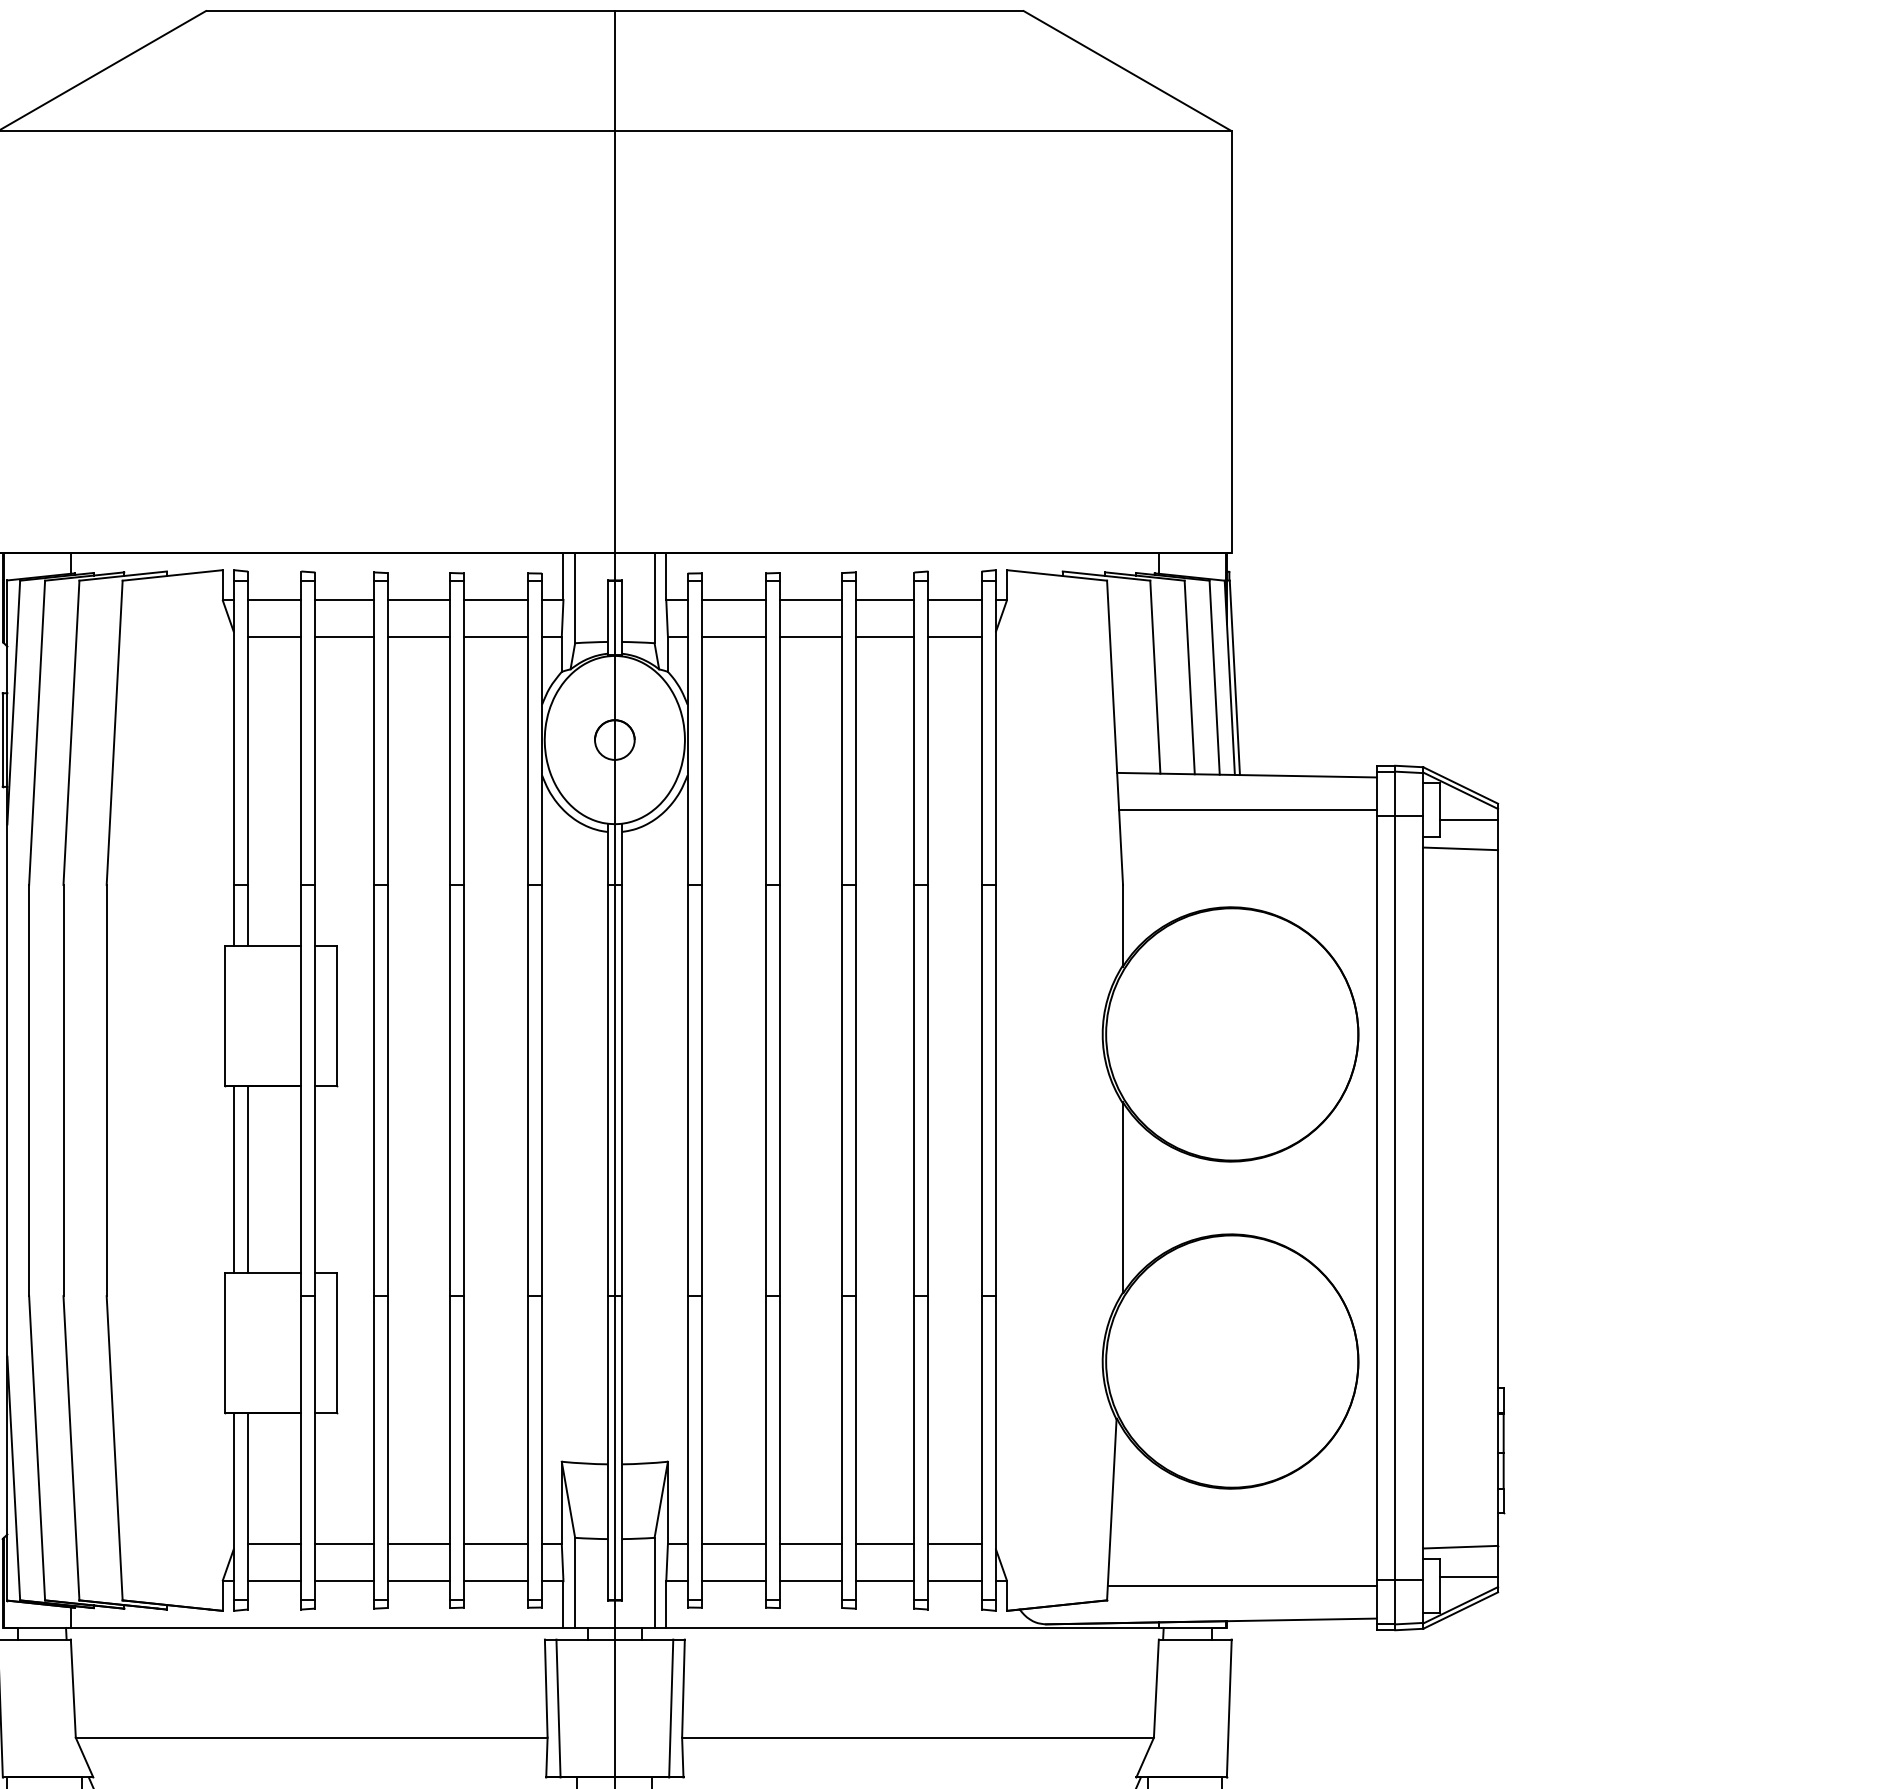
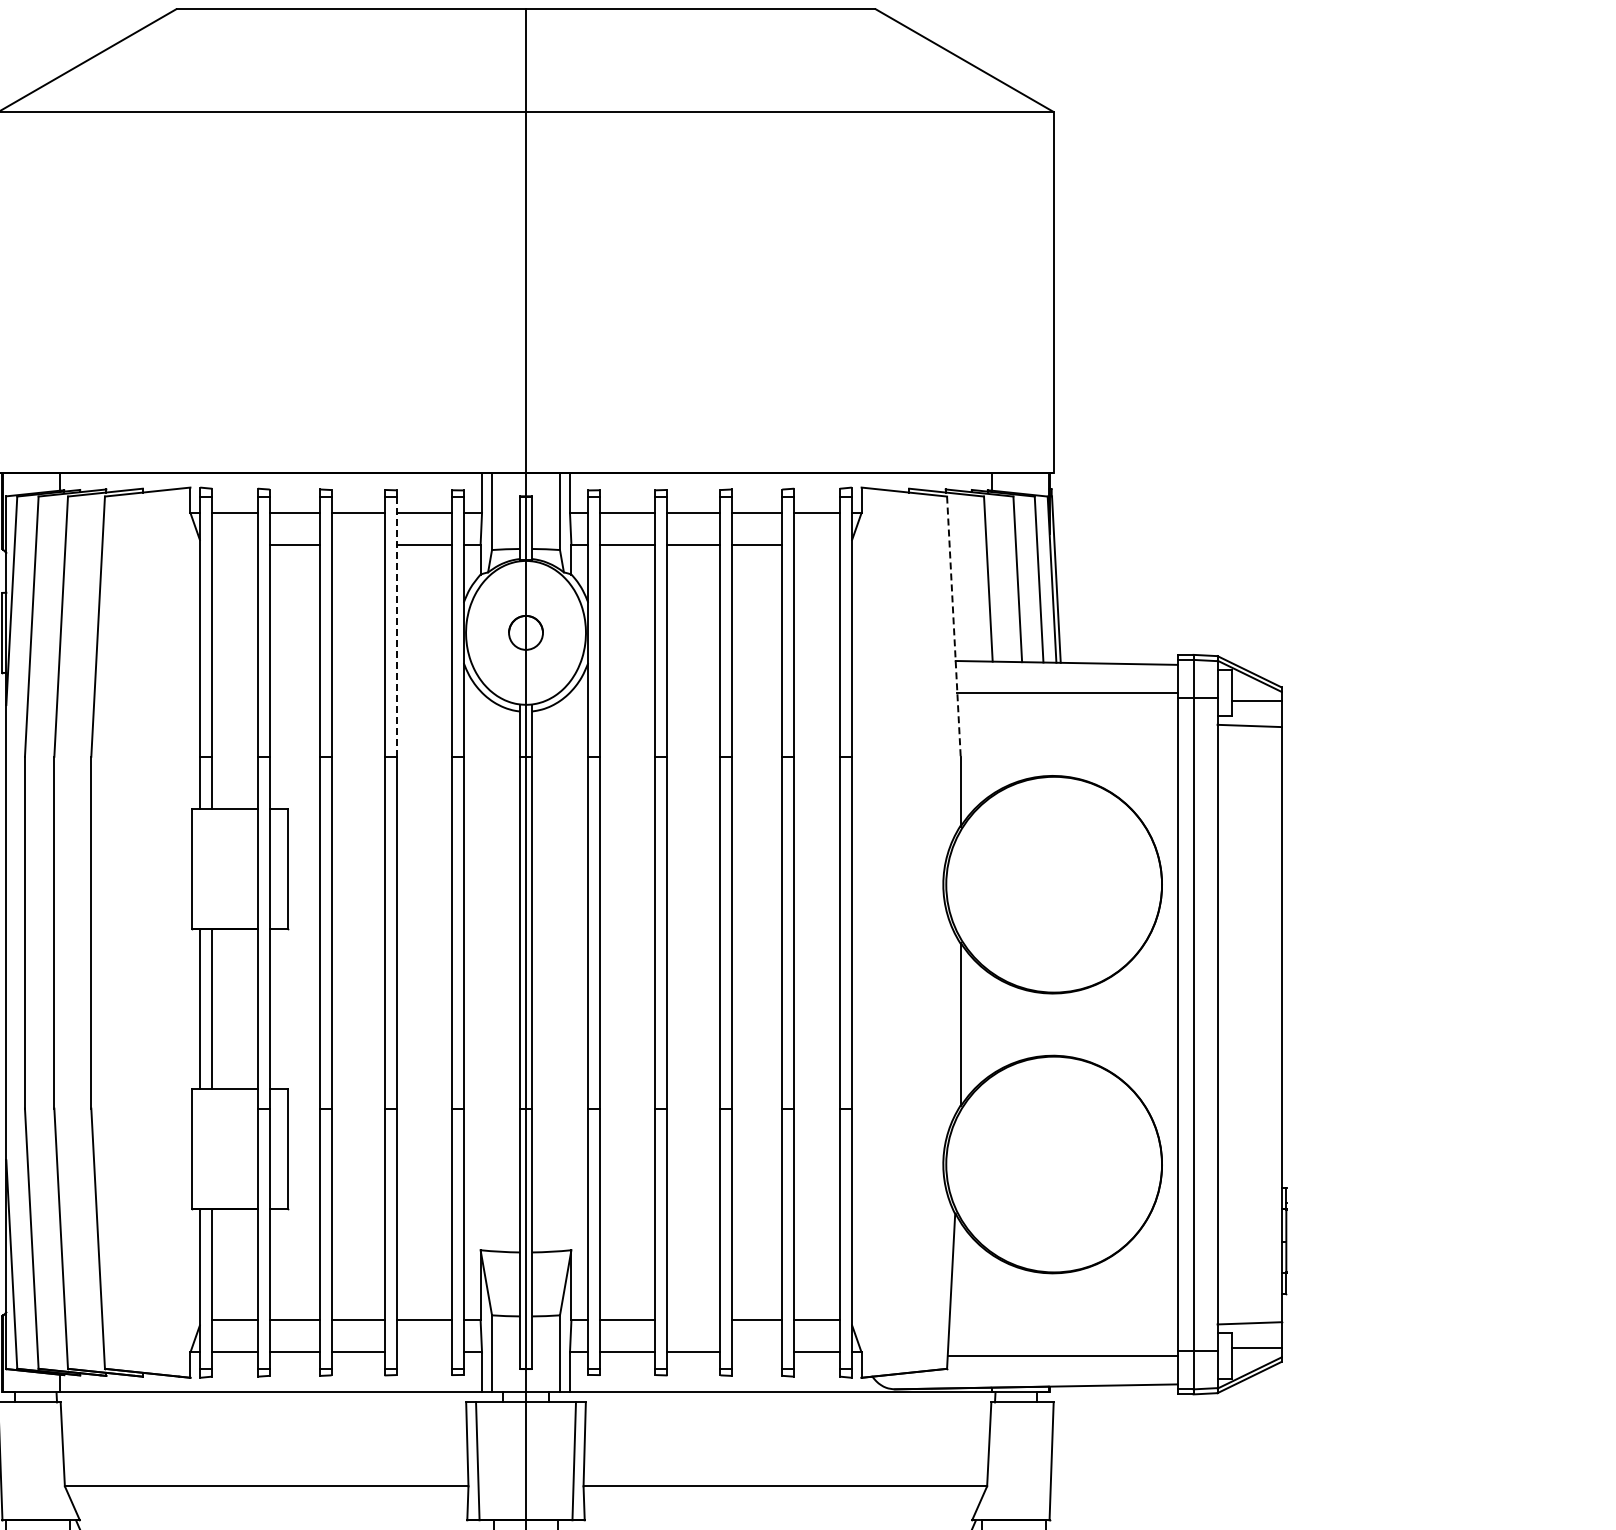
line: (274, 636) -> (234, 544), removed
line: (417, 636) -> (357, 544), removed
line: (954, 636) -> (816, 544), removed
line: (463, 733) -> (396, 627), solid -> dashed
line: (1114, 733) -> (953, 627), solid -> dashed
line: (810, 1543) -> (693, 1320), removed
line: (495, 1581) -> (423, 1352), removed
line: (885, 1581) -> (757, 1352), removed

